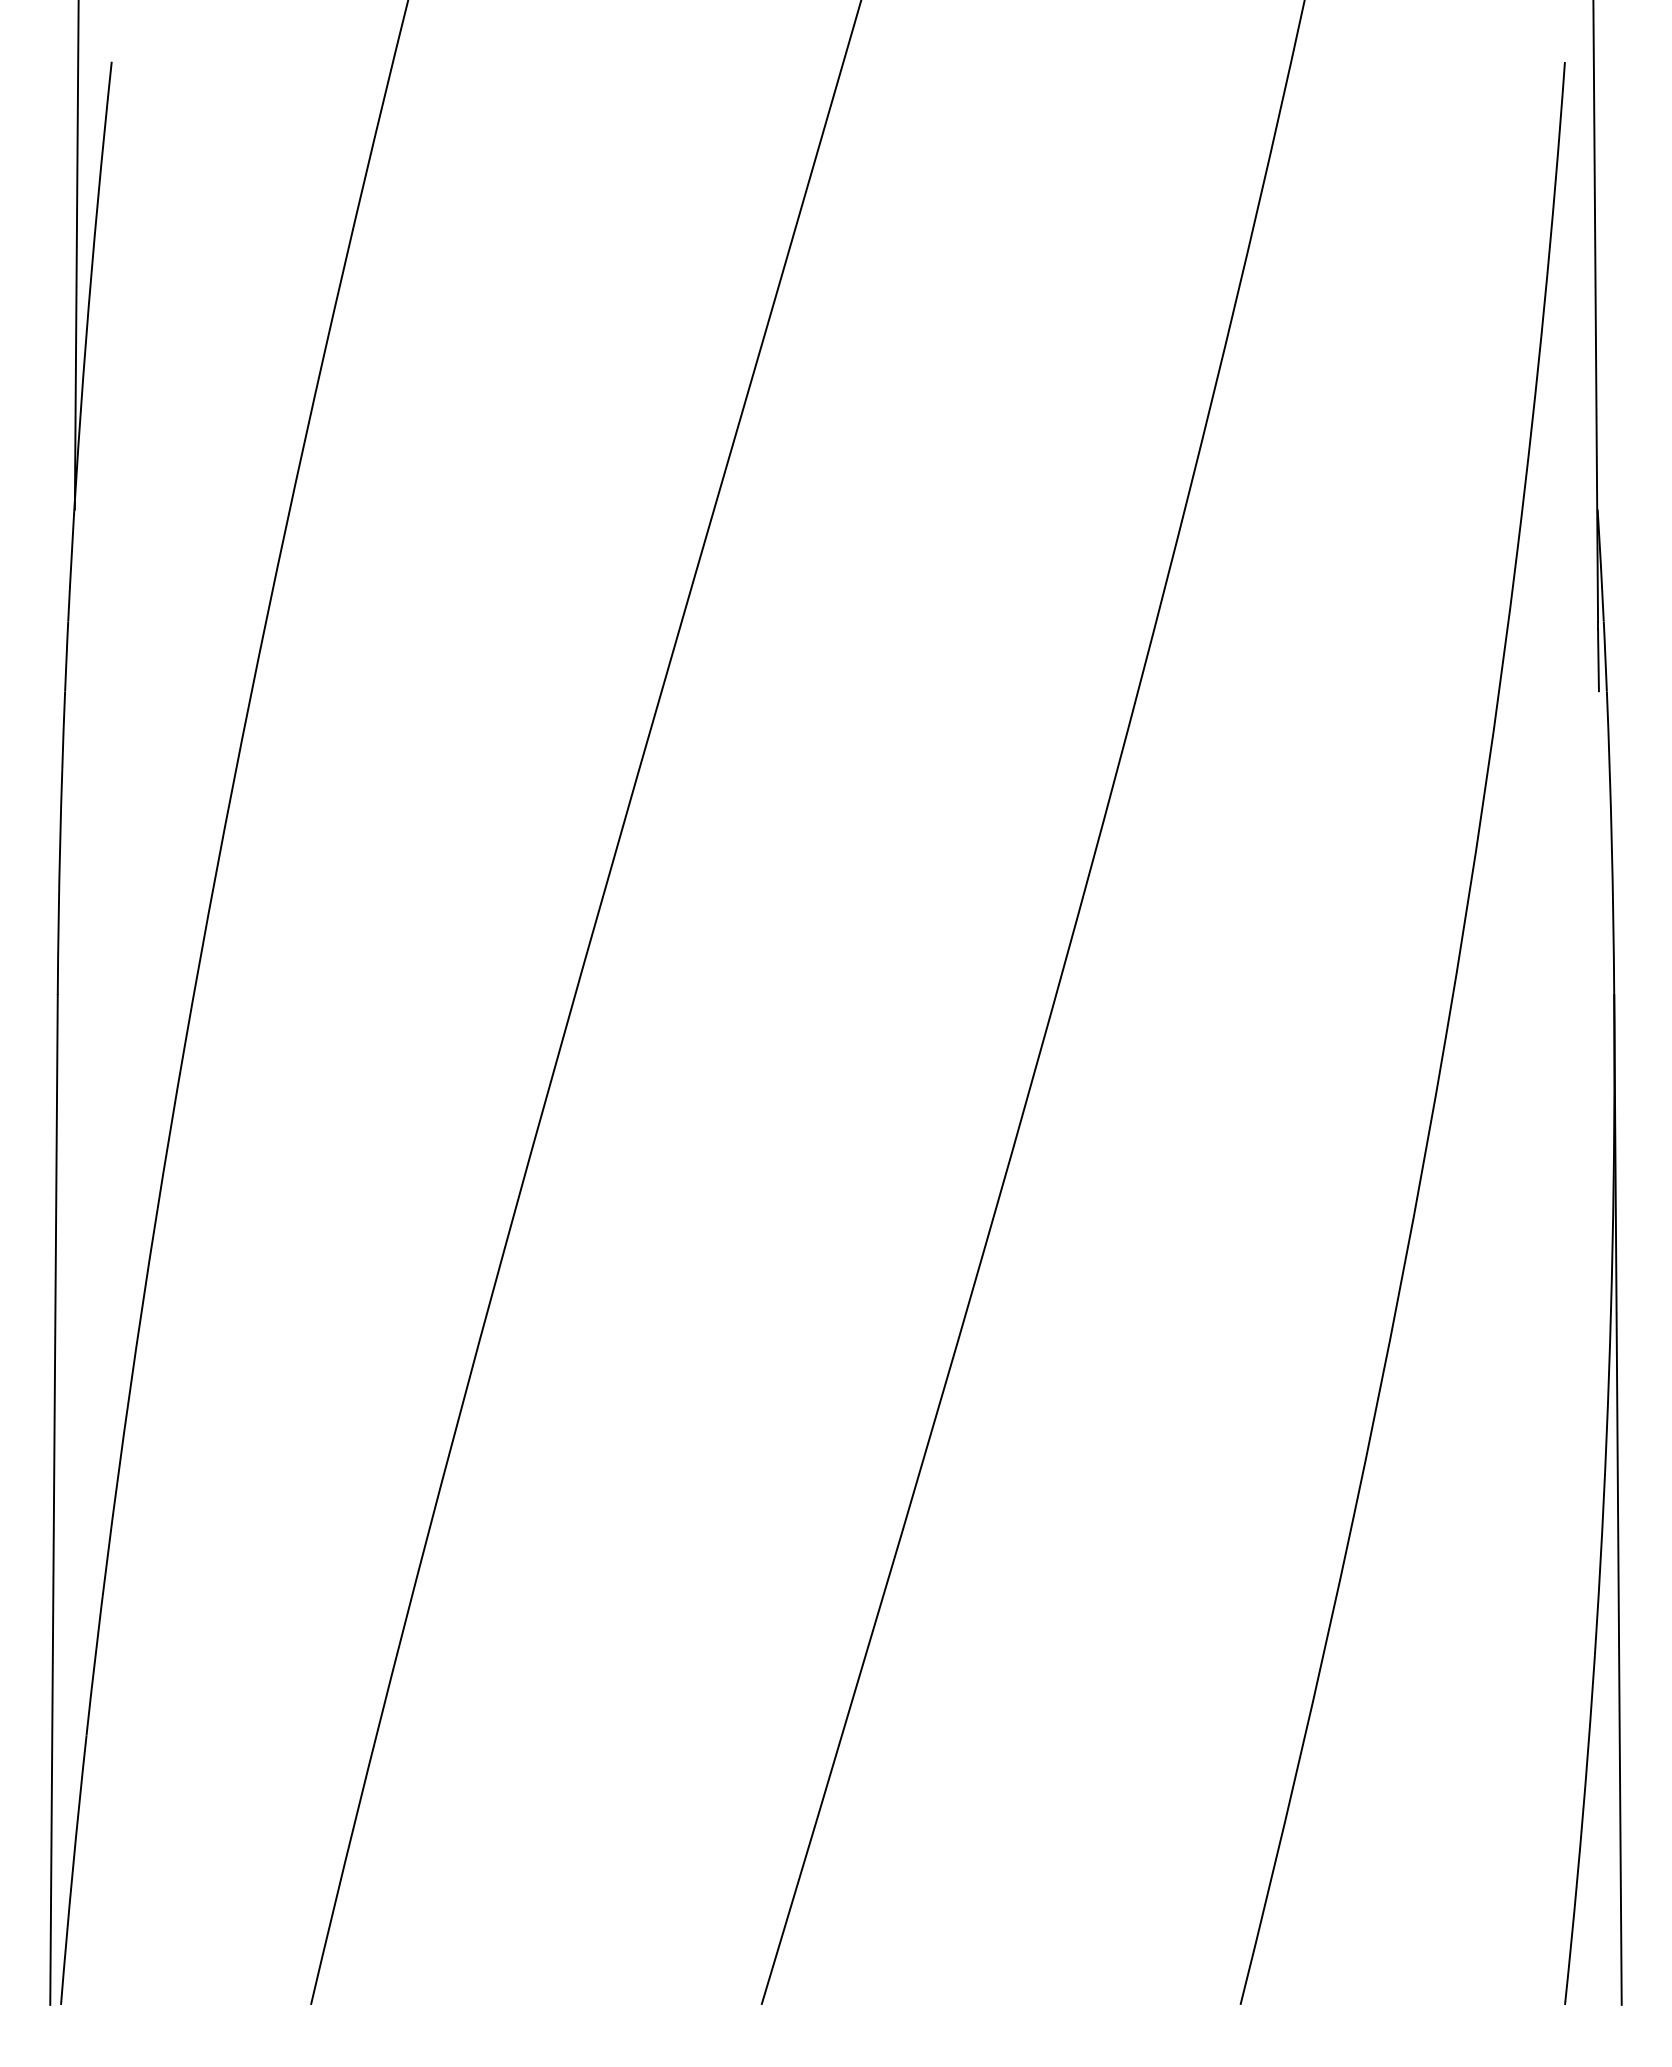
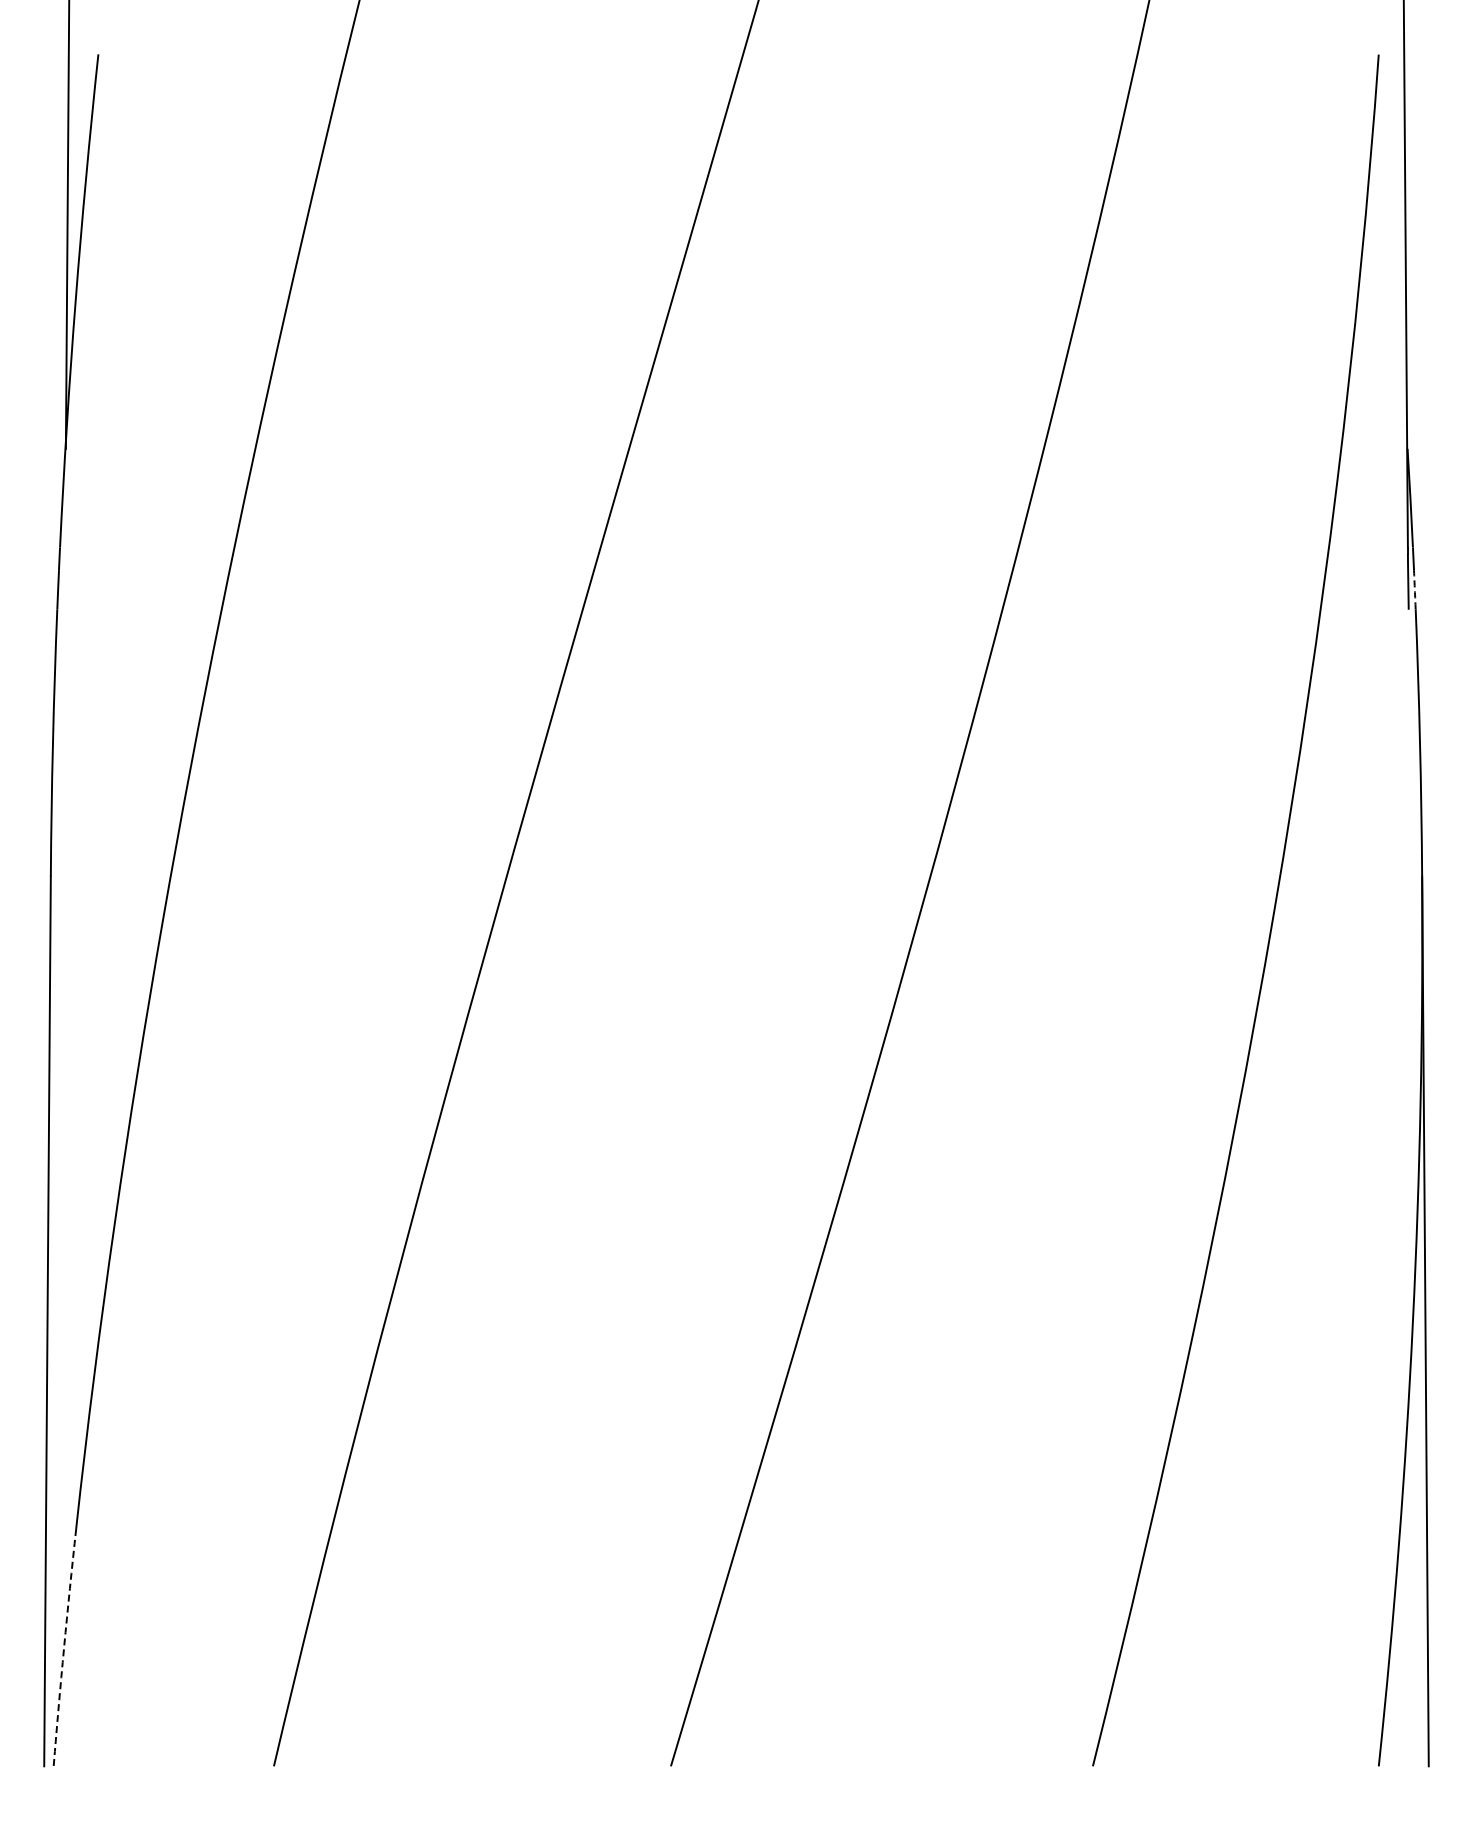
arc: (1605, 670) -> (1414, 590), solid -> dashed
arc: (73, 1869) -> (64, 1647), solid -> dashed

